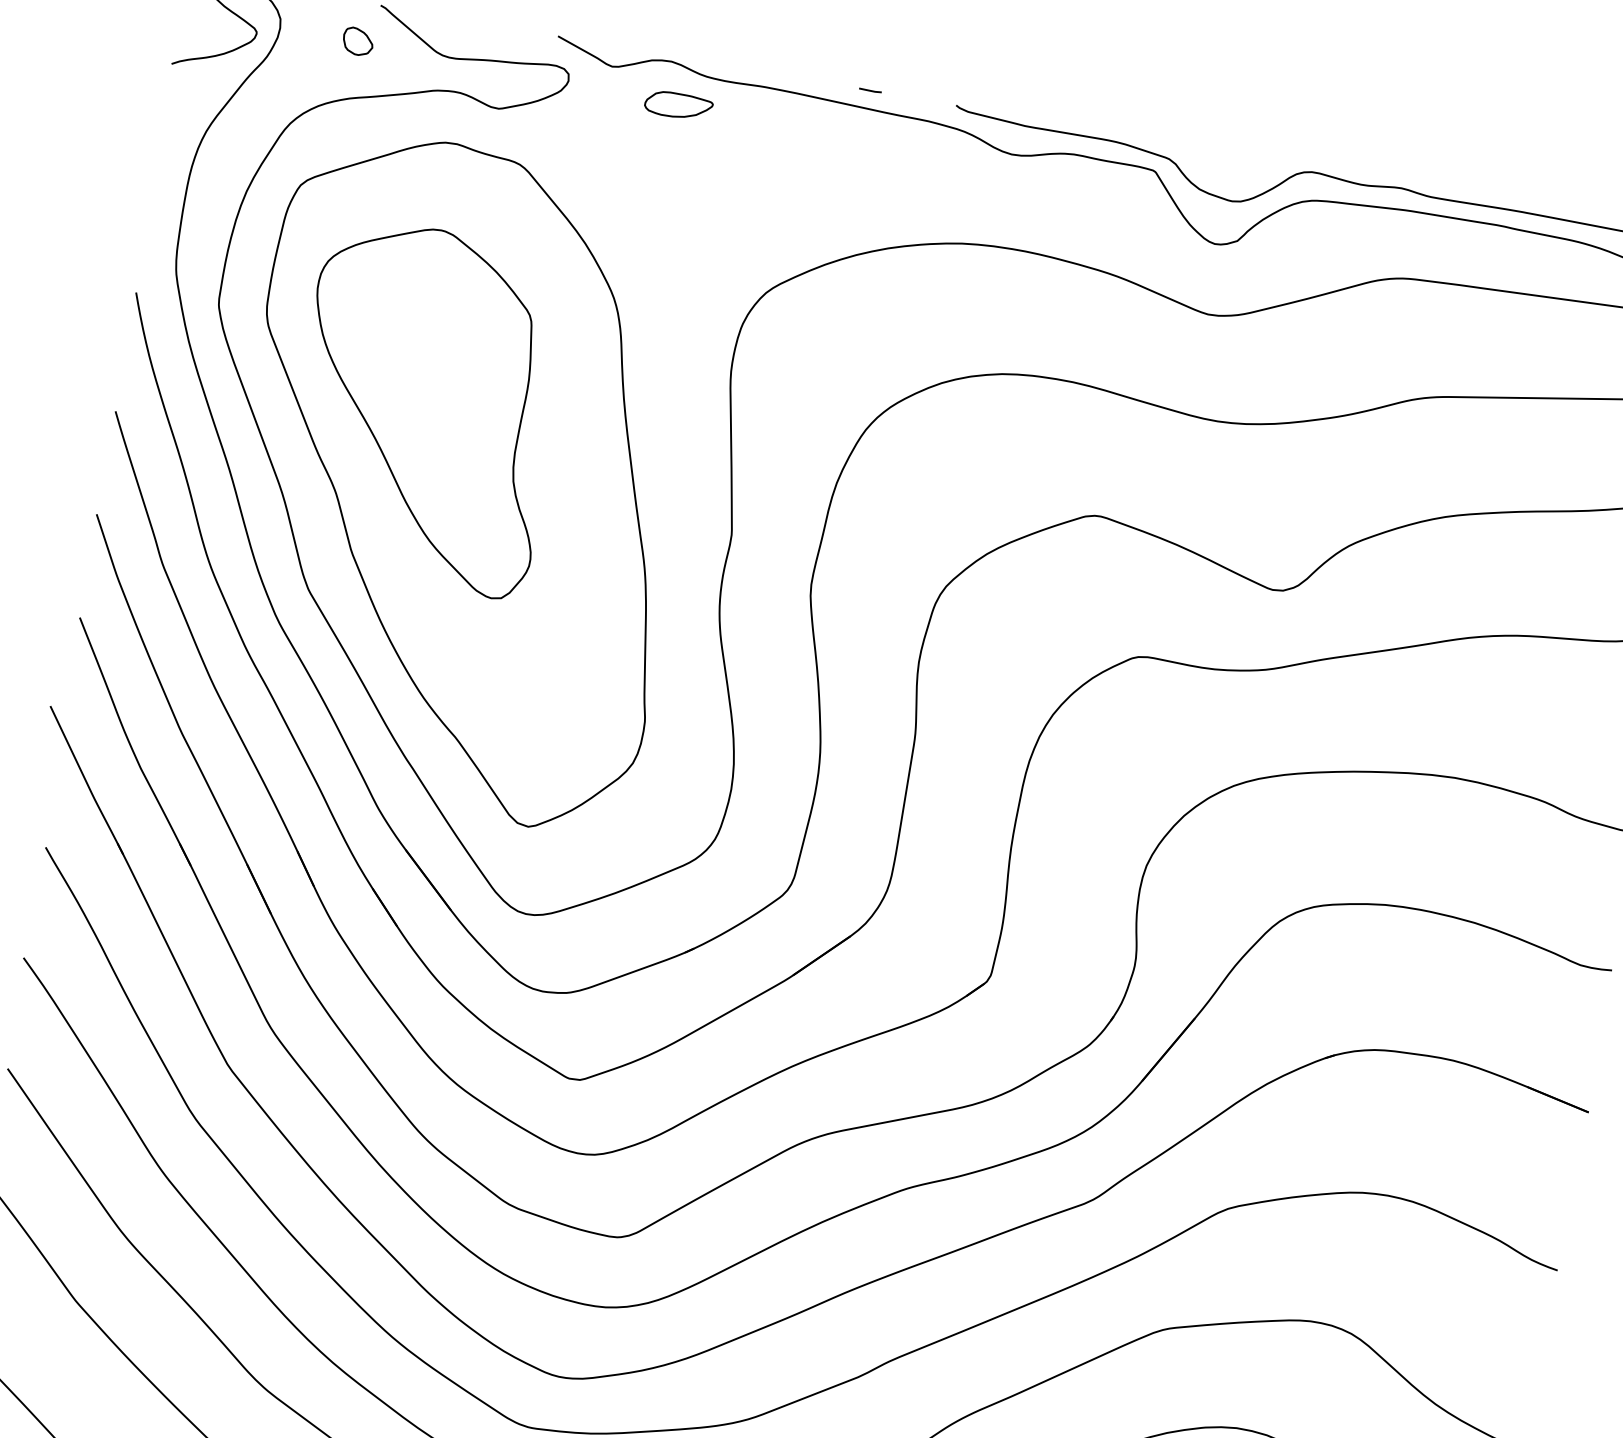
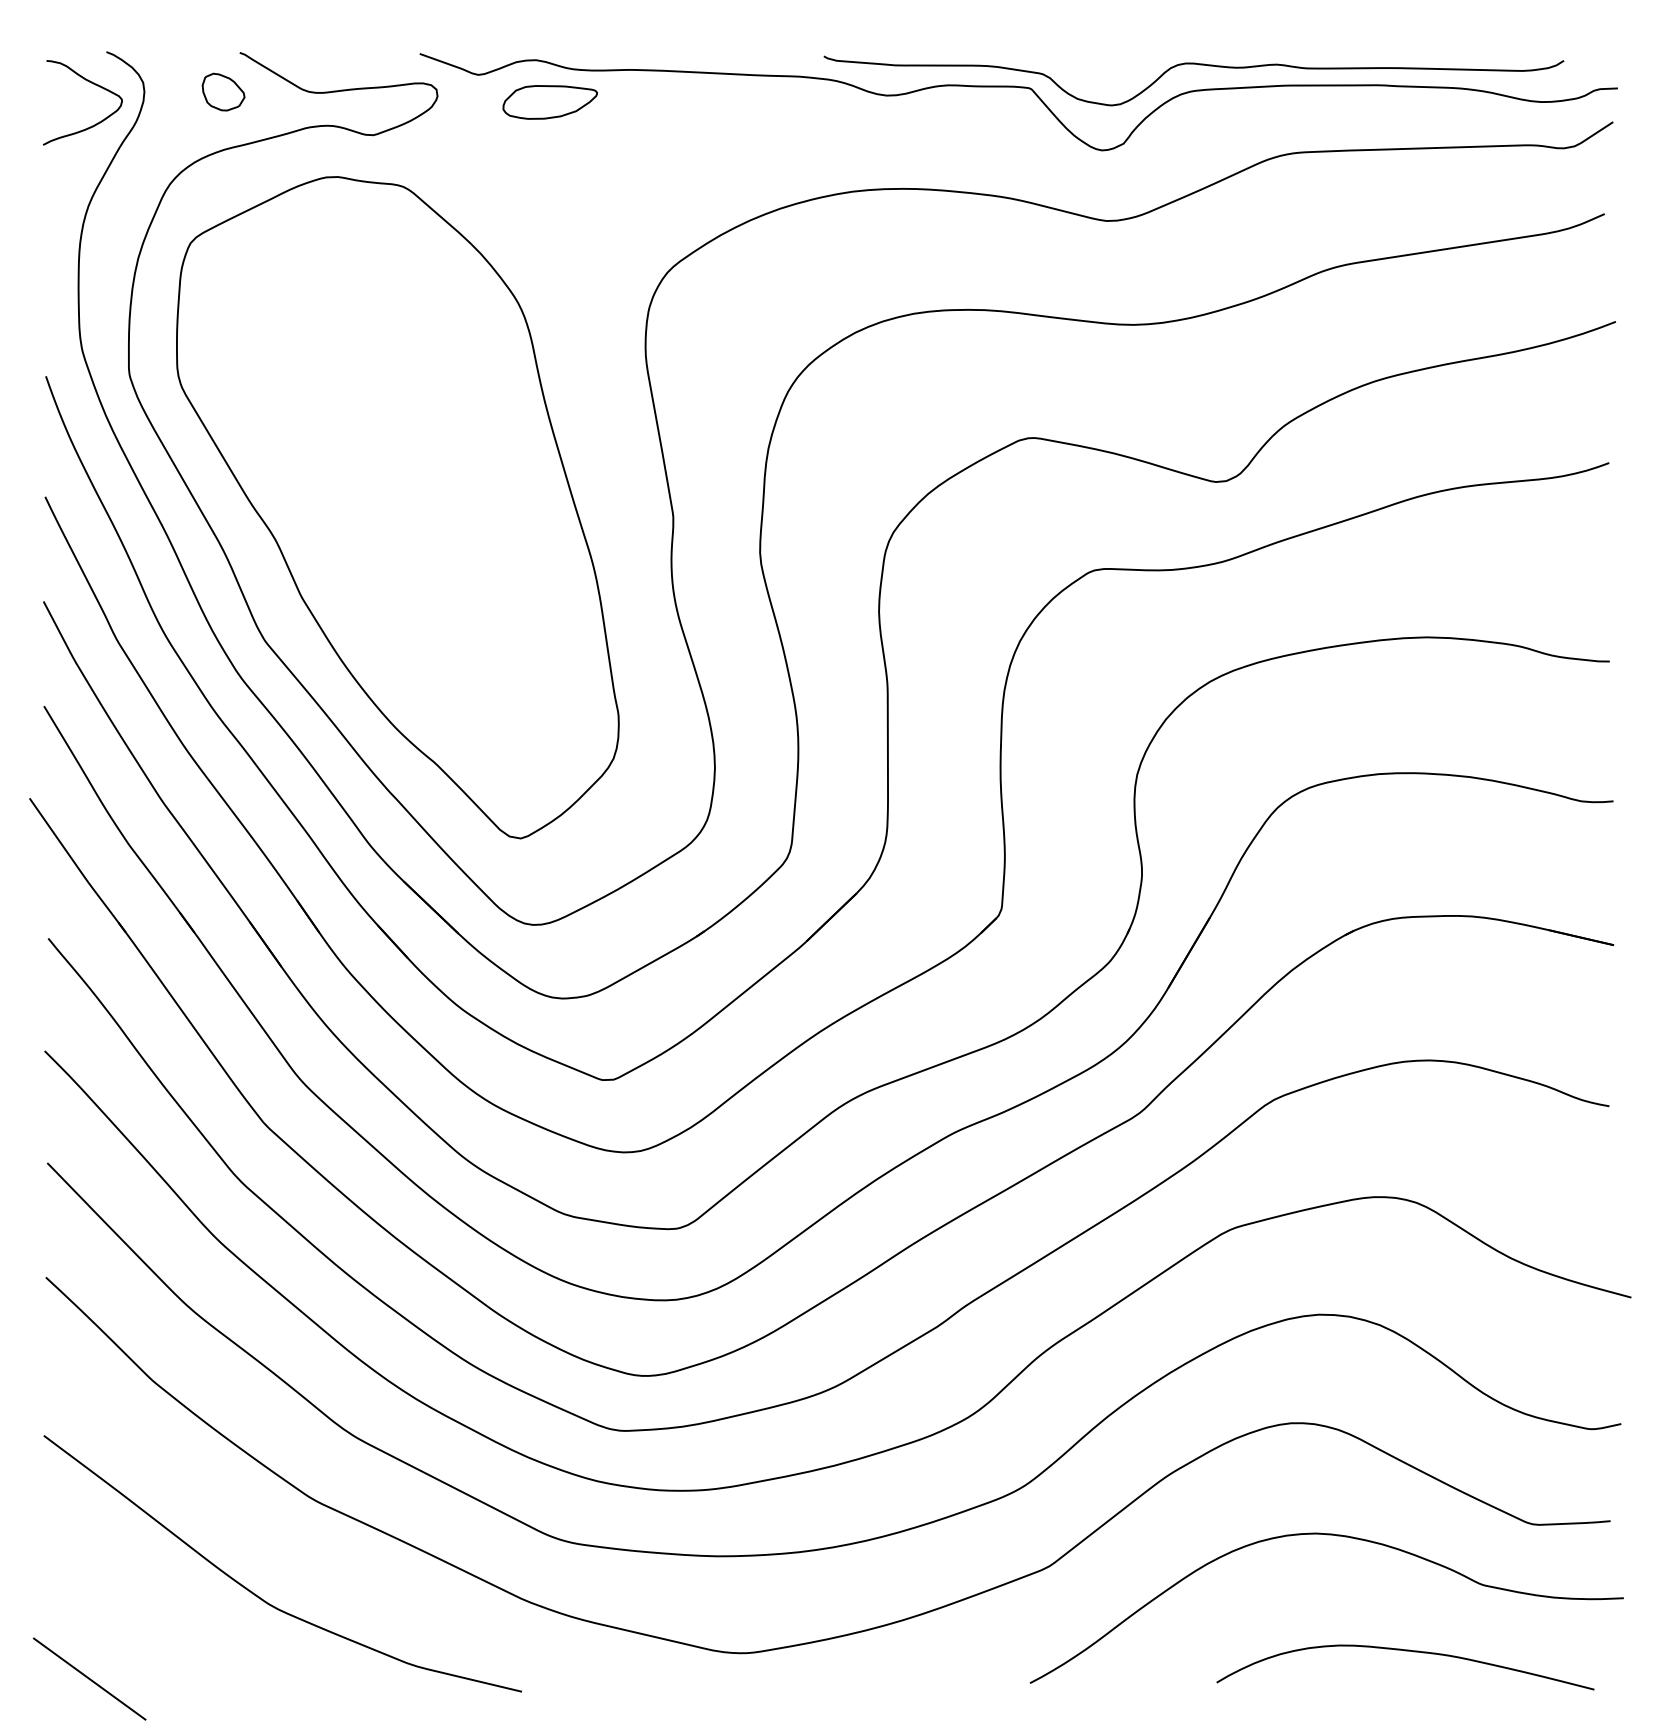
part: (358, 41) -> (223, 92), size x1.4
line: (870, 90) -> (736, 55), removed
part: (678, 105) -> (550, 102), size x1.4
part: (426, 407) -> (351, 441), removed

